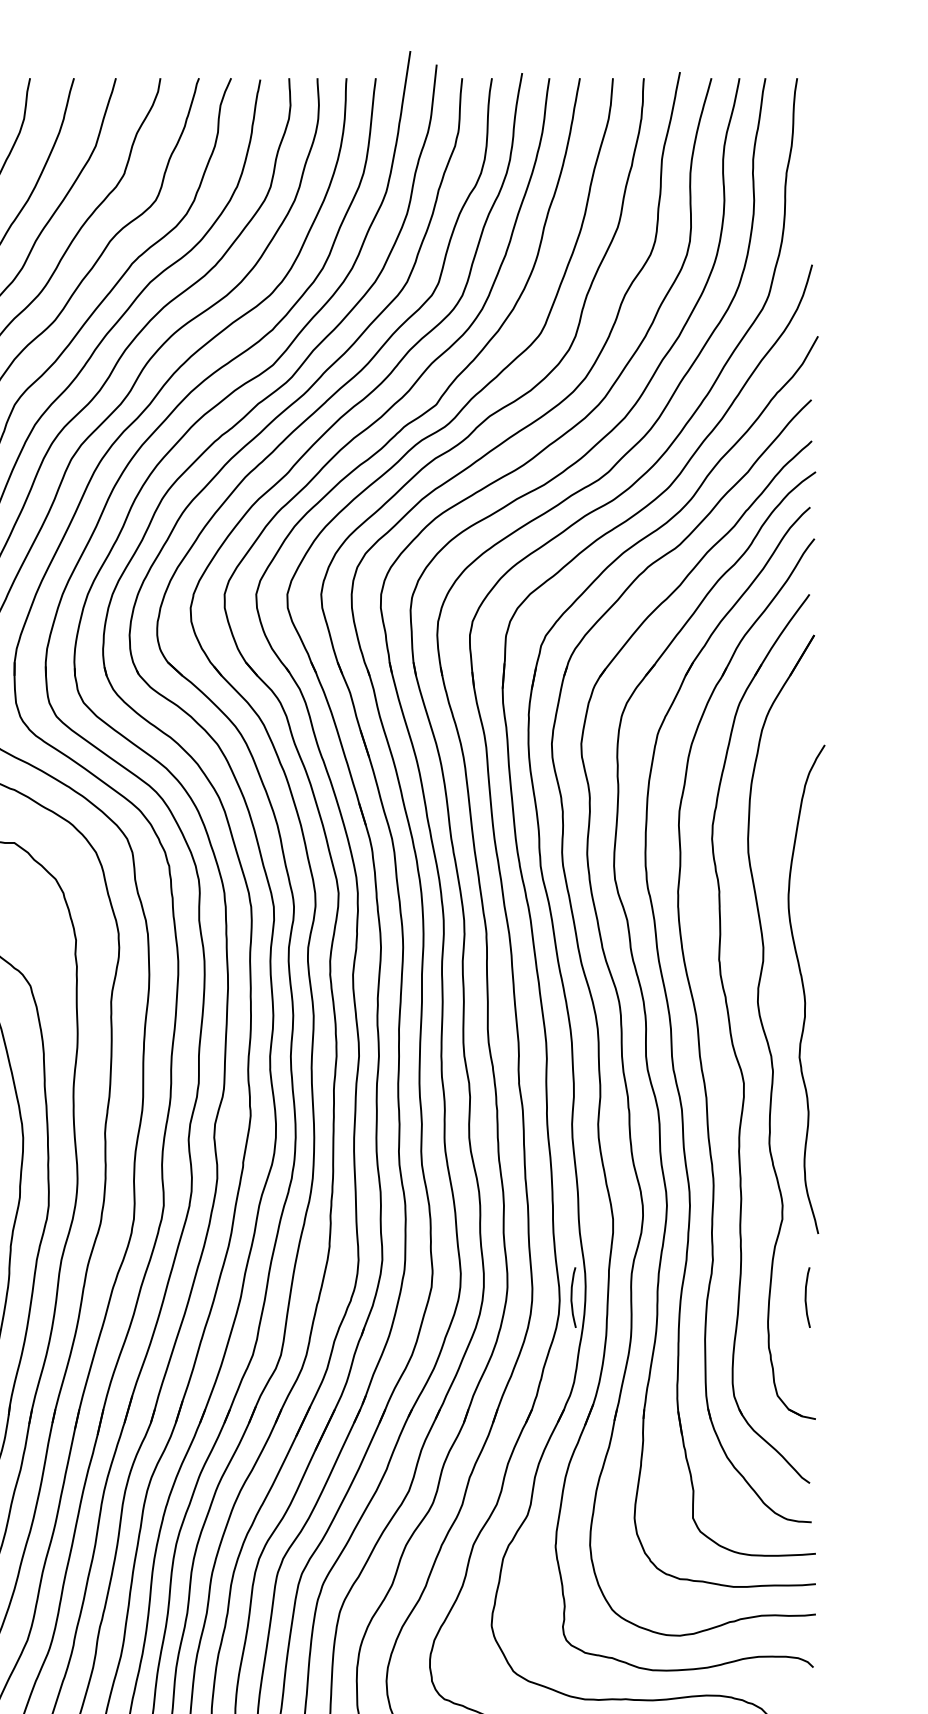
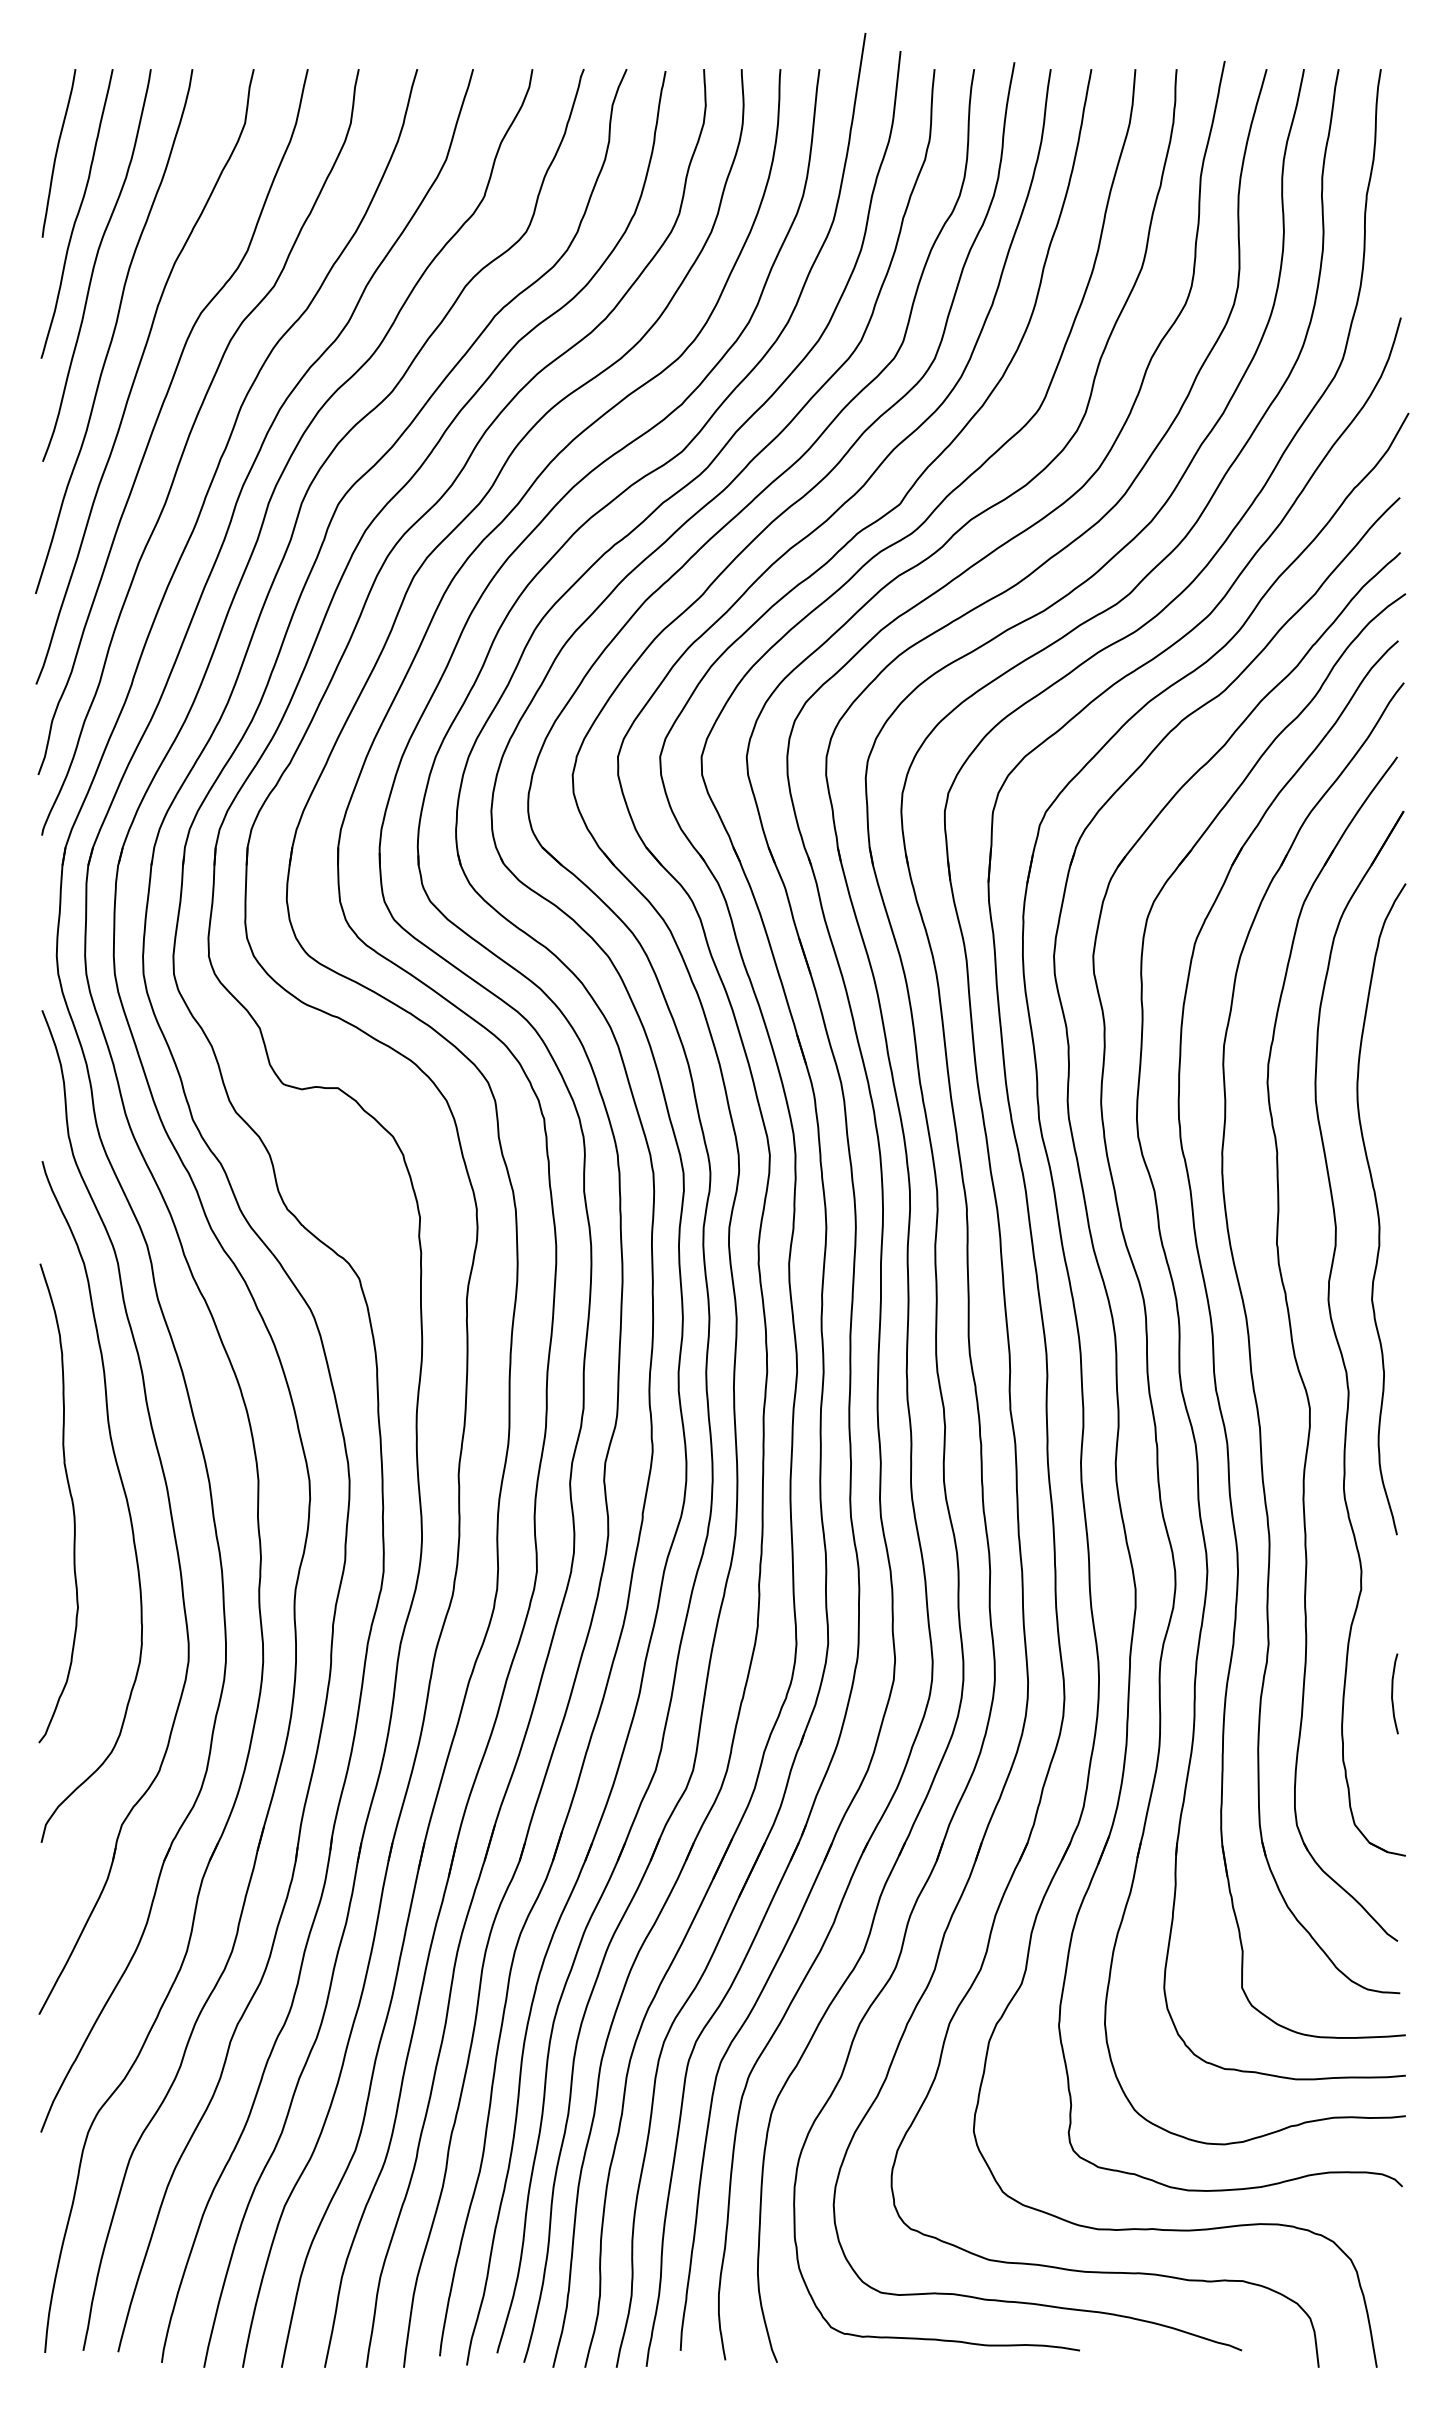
curve: (804, 989) -> (1378, 1209), moved
curve: (572, 1297) -> (1081, 1693), removed

